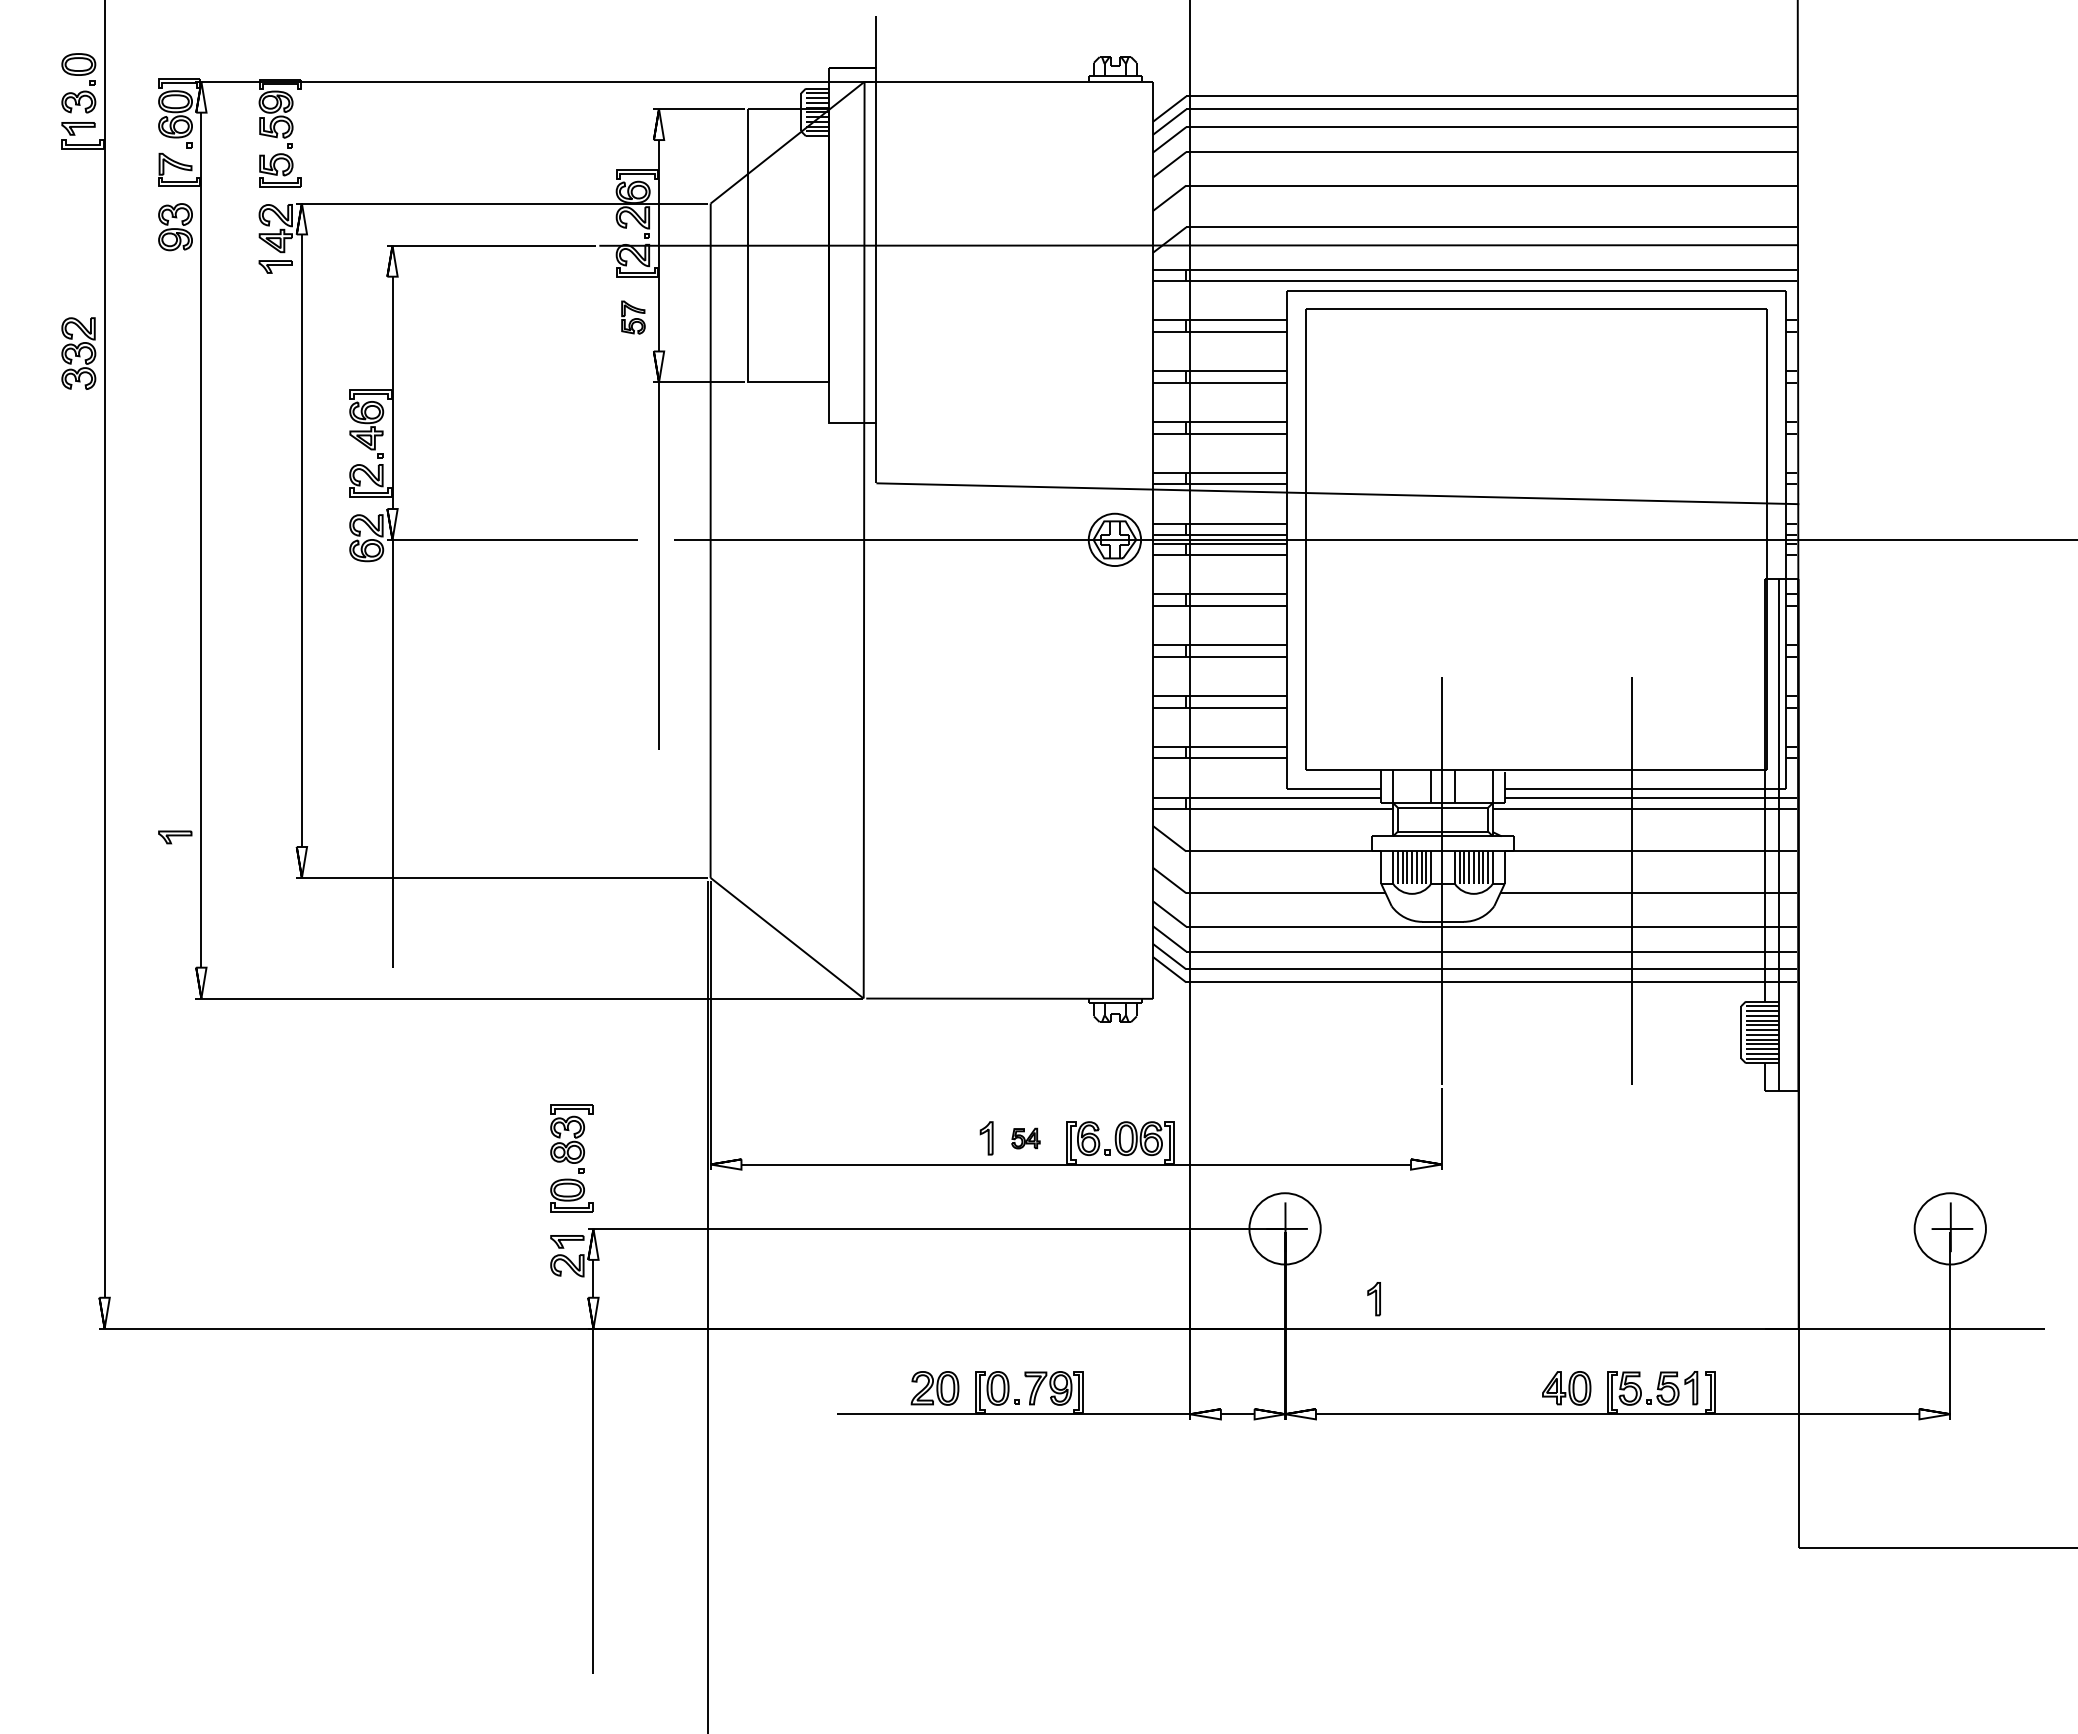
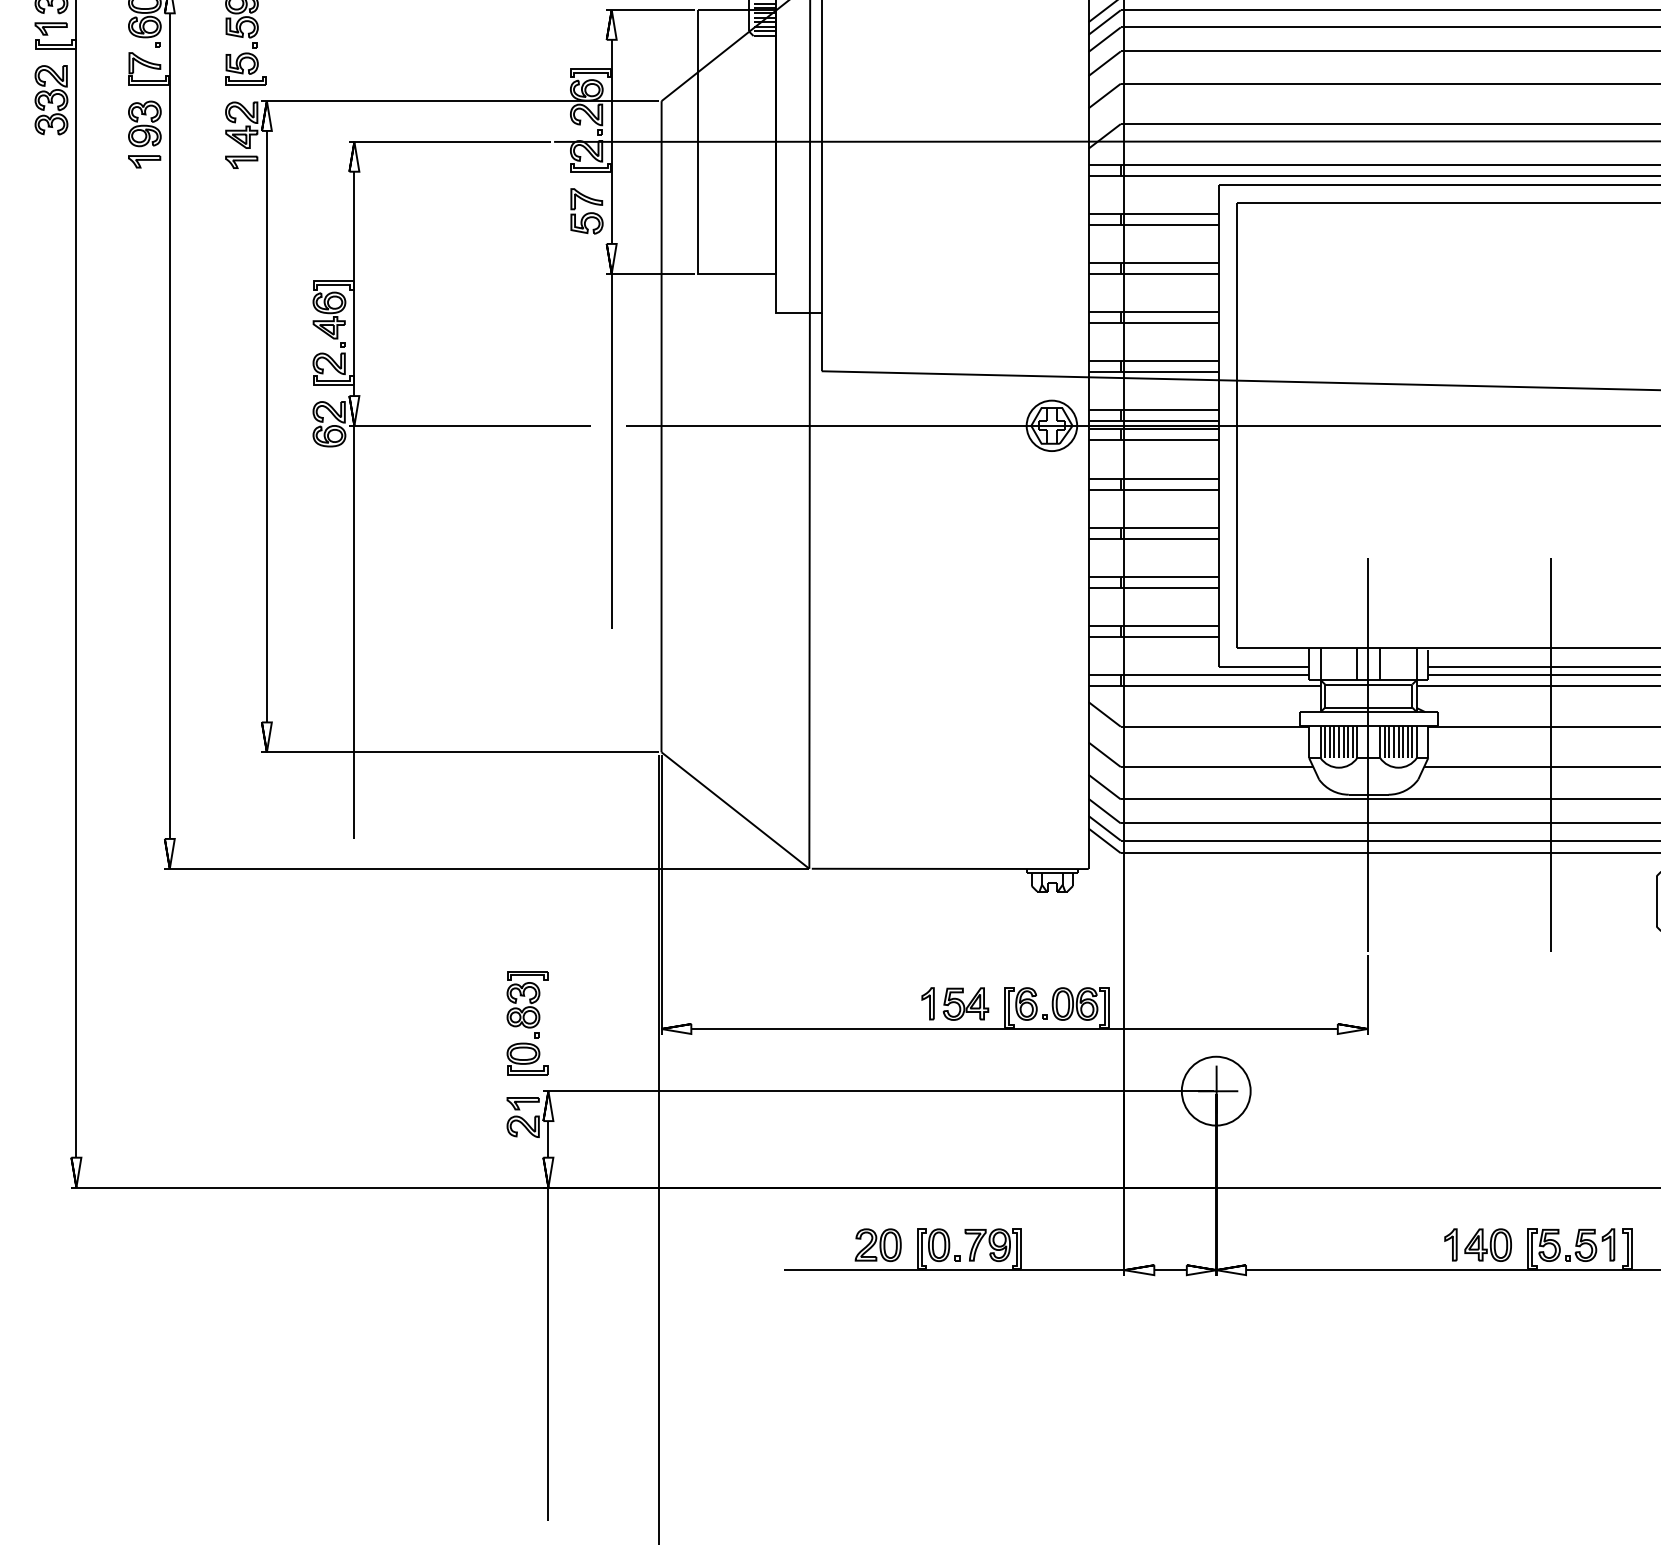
part: (633, 317) -> (587, 211), size x1.43
part: (78, 353) -> (51, 100), moved
part: (175, 837) -> (144, 161), moved
part: (1025, 1138) -> (965, 1003), size x1.67
part: (1373, 1299) -> (1450, 1245), moved

